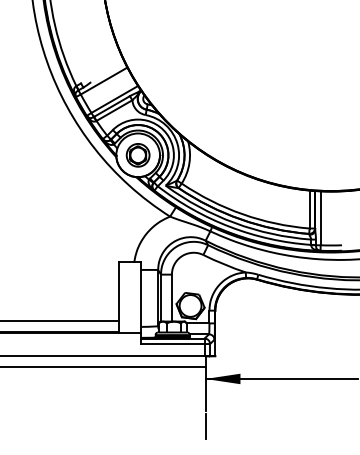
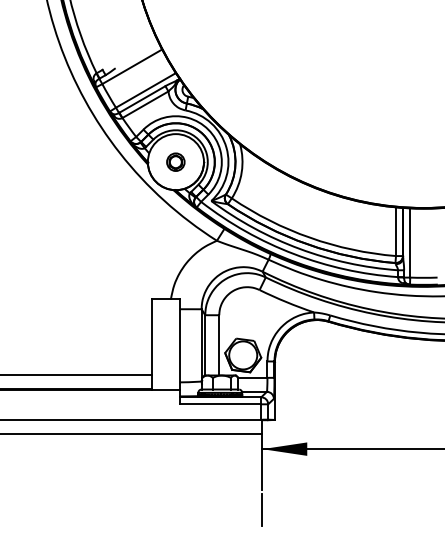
part: (137, 155) -> (175, 162), size x0.6

